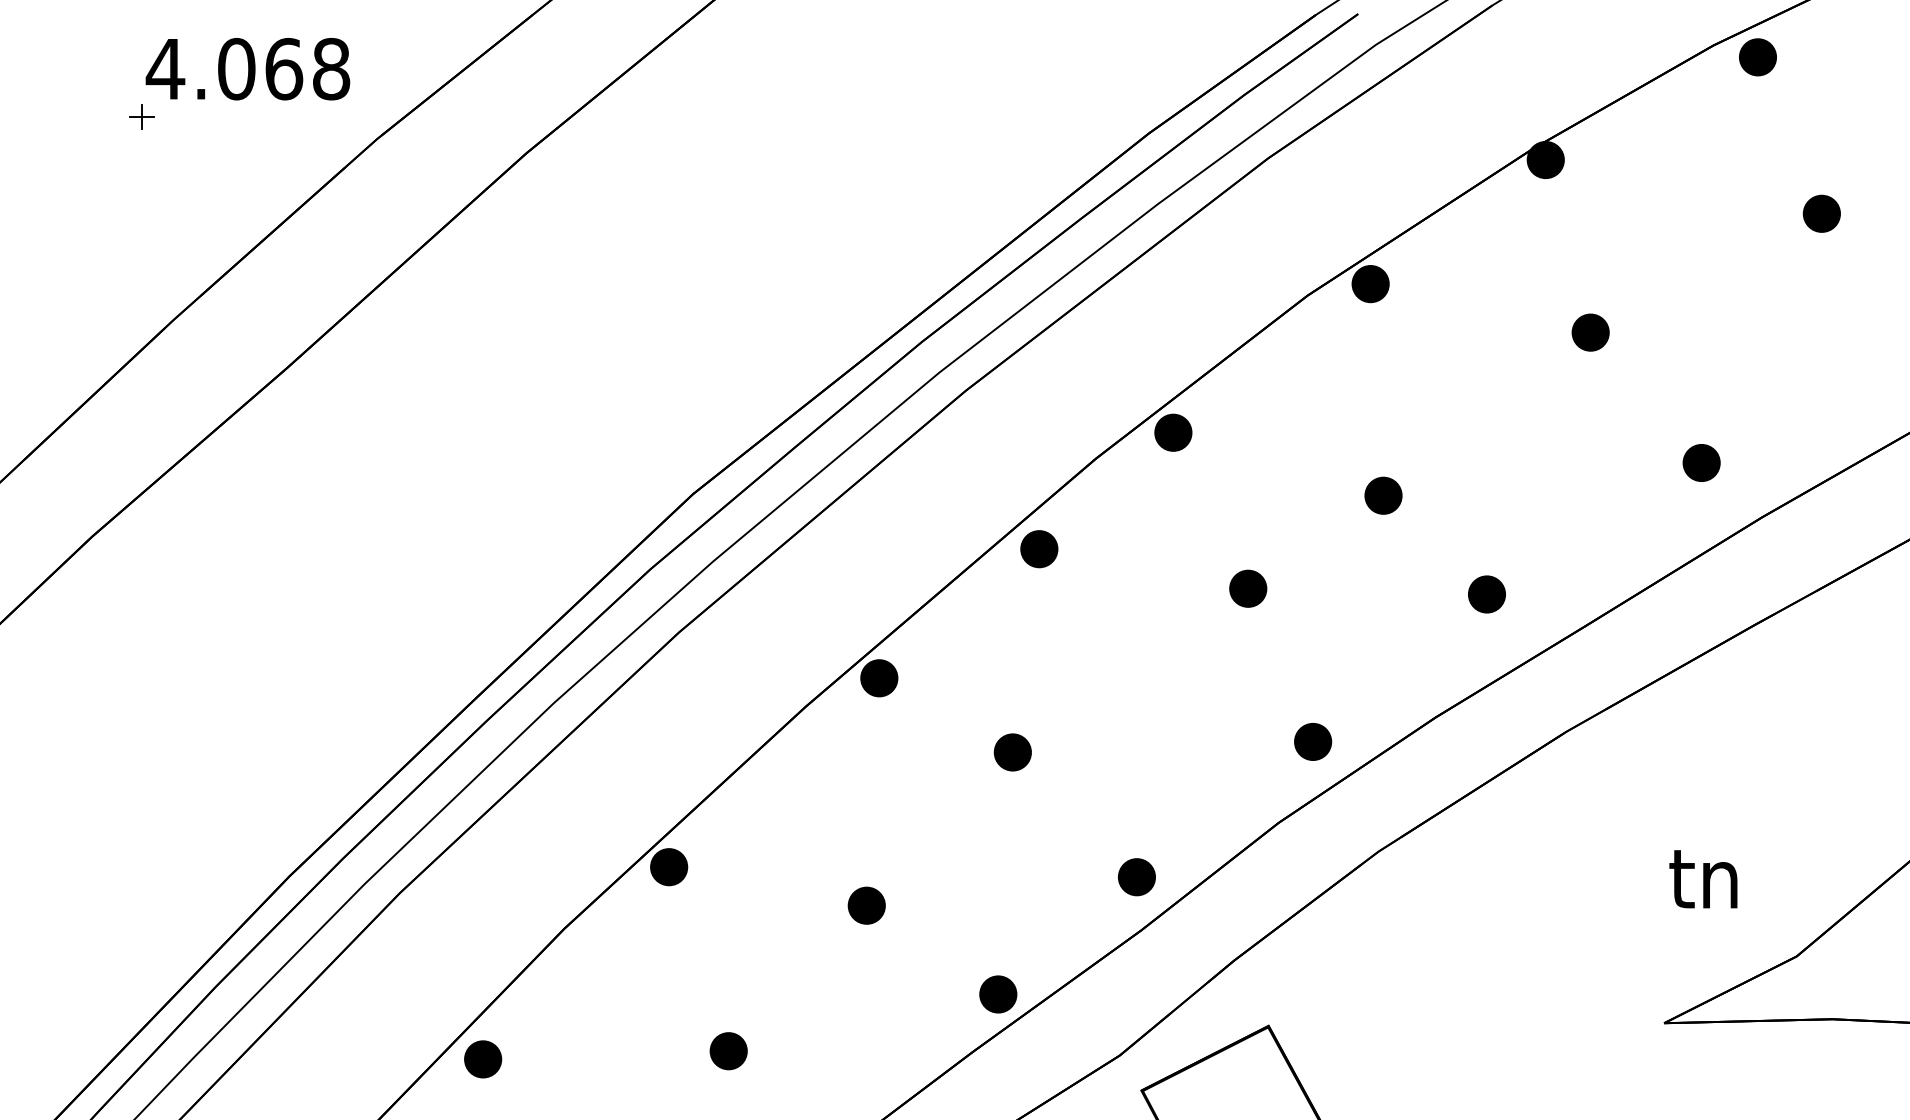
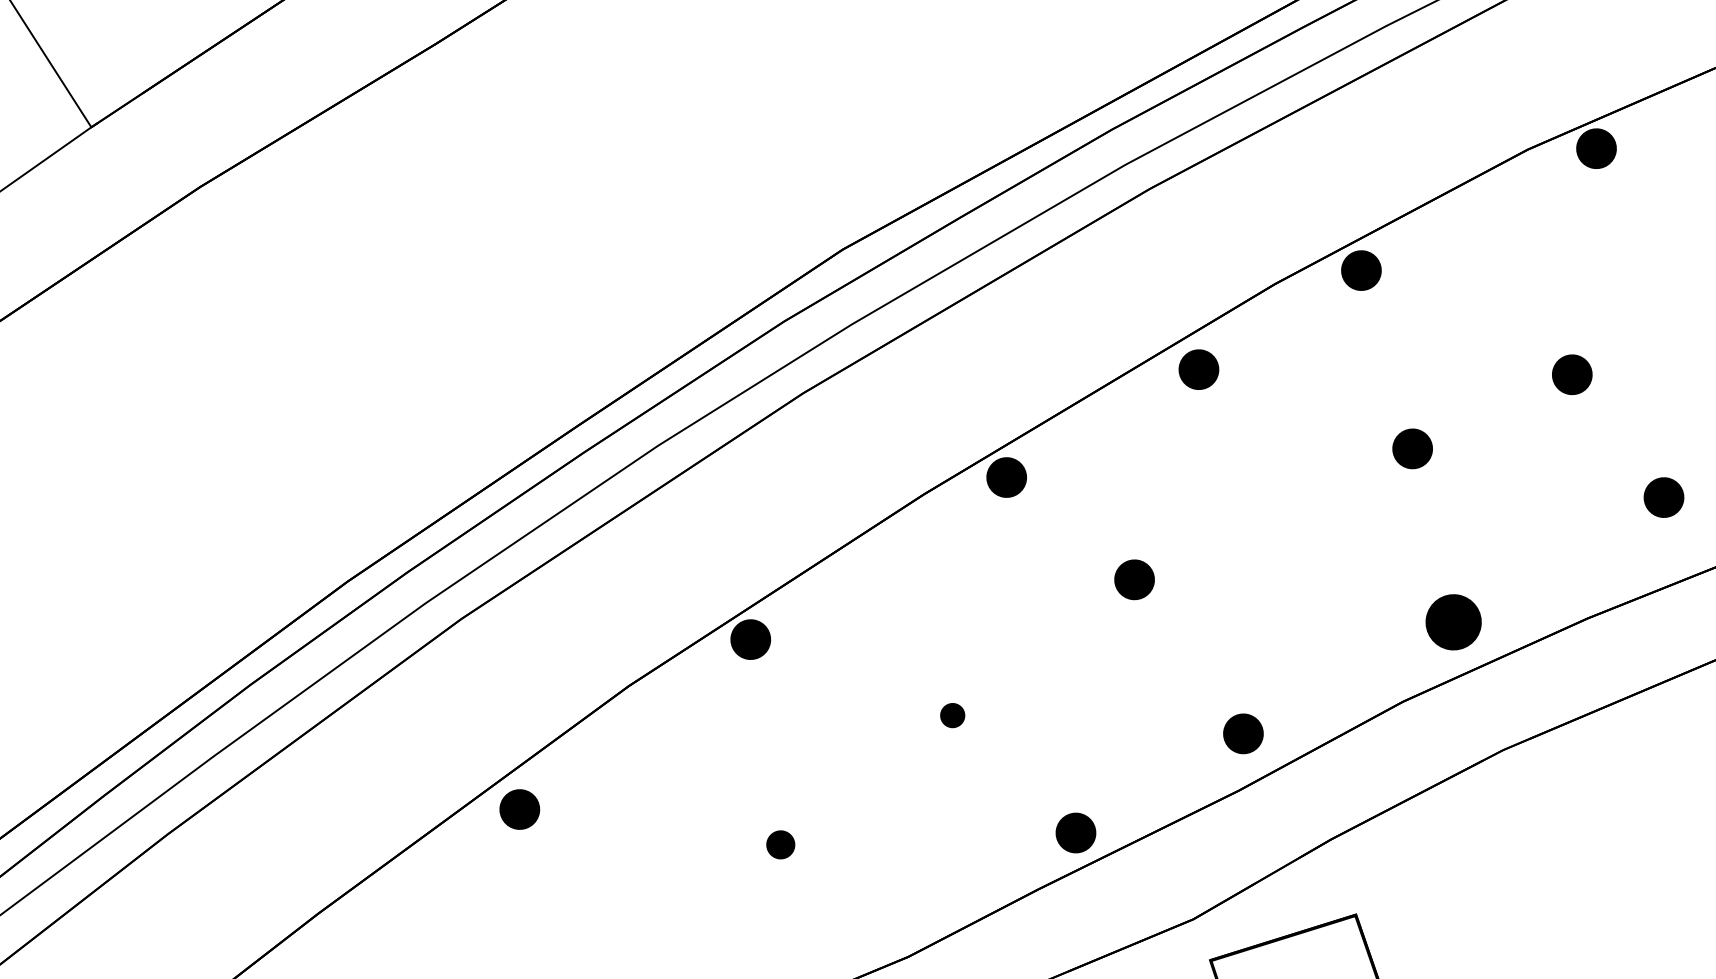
part: (1313, 741) -> (1454, 621), size x1.4
part: (866, 905) -> (952, 715), size x0.6
part: (728, 1051) -> (780, 845), size x0.7

